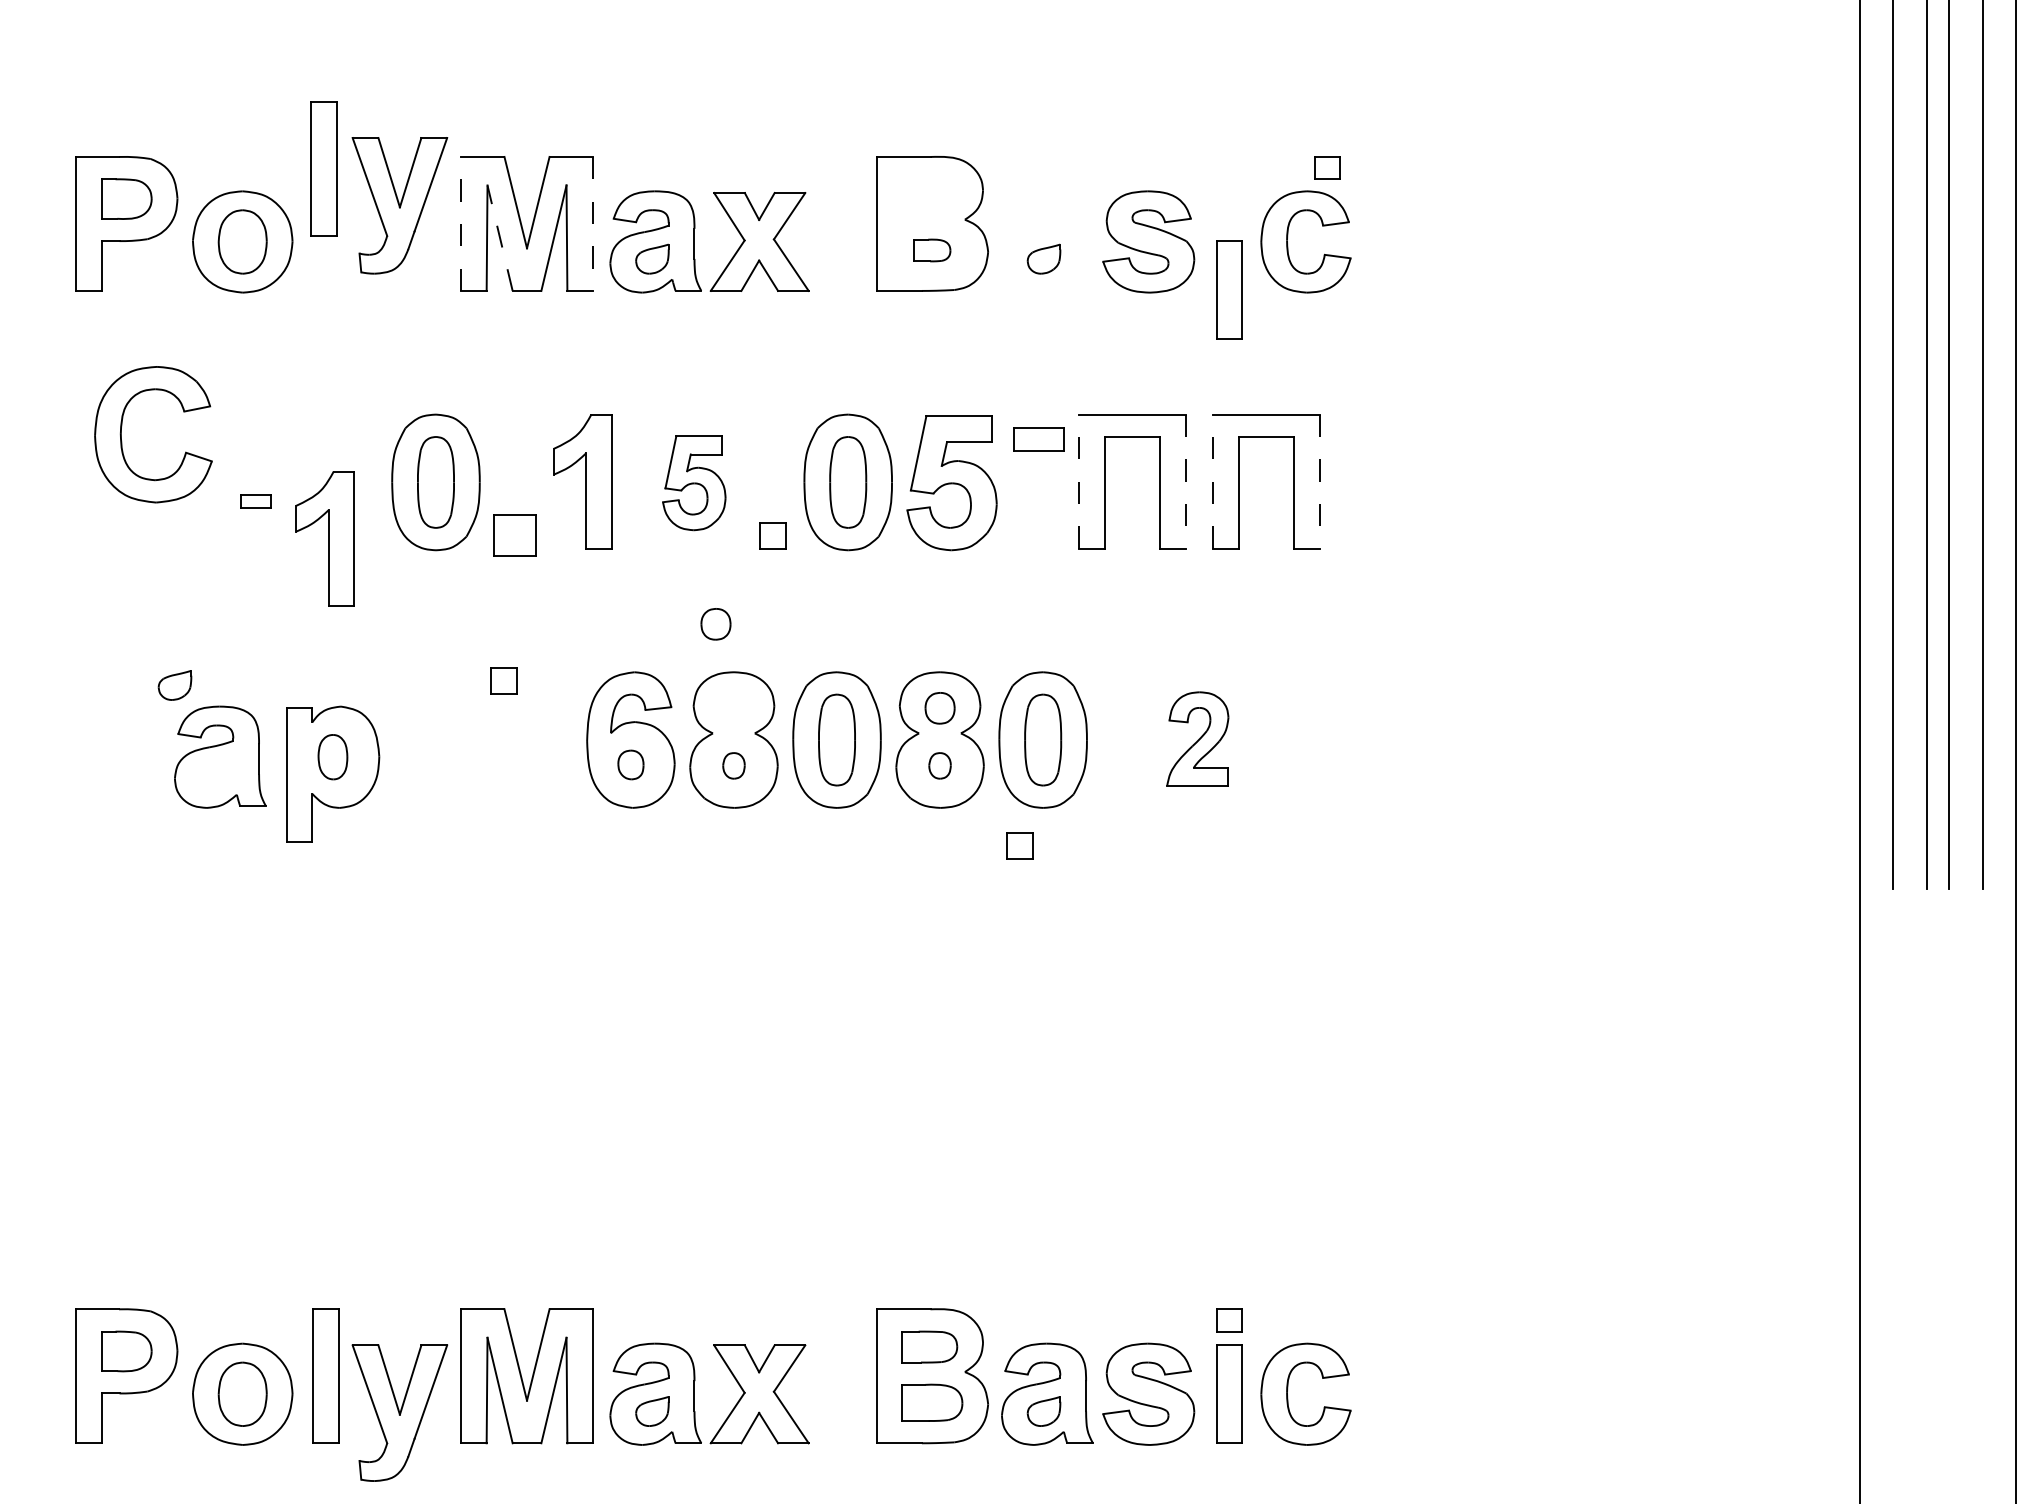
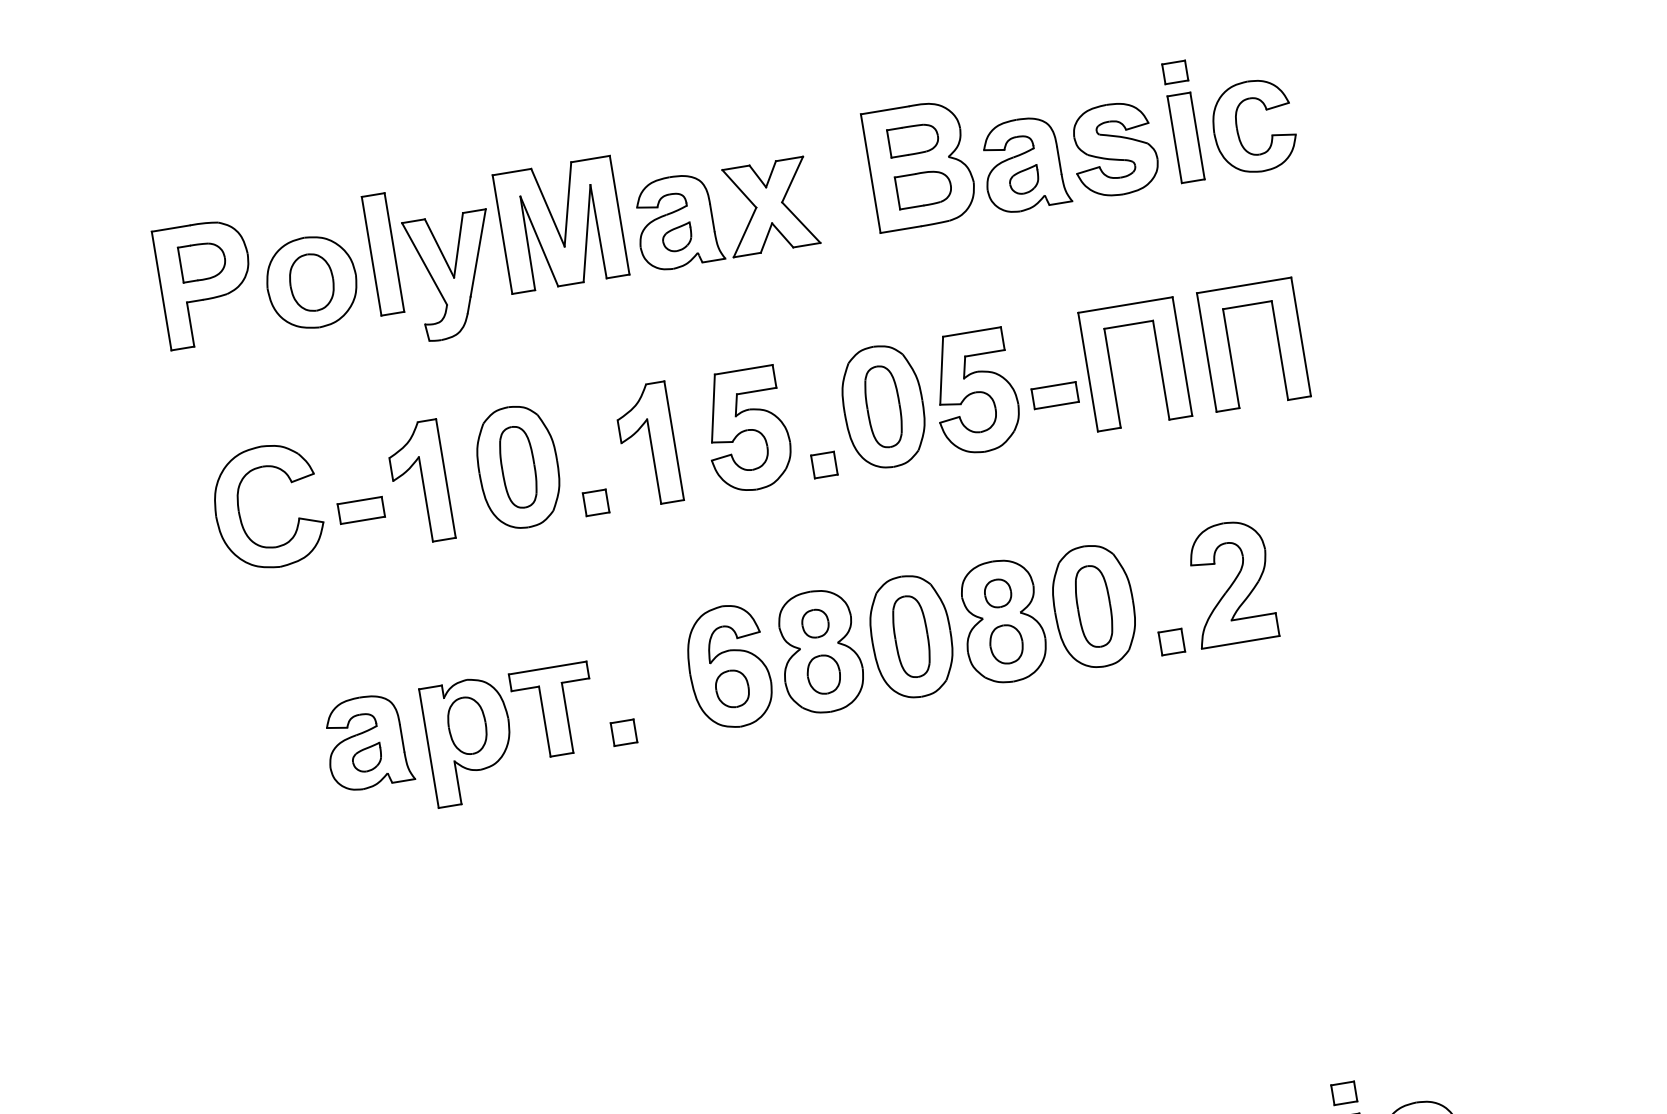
part: (1327, 167) -> (1175, 71), moved
part: (323, 168) -> (382, 254), moved
part: (929, 194) -> (913, 139), added
part: (399, 205) -> (453, 276), moved
line: (460, 223) -> (502, 234), dashed -> solid
line: (593, 223) -> (619, 214), dashed -> solid
line: (499, 237) -> (538, 240), dashed -> solid
part: (1047, 241) -> (1024, 164), added
part: (932, 250) -> (924, 188), size x1.67
part: (1229, 289) -> (1186, 137), moved
part: (1038, 439) -> (1054, 395), moved
part: (122, 441) -> (241, 517), moved
line: (1079, 481) -> (1088, 372), dashed -> solid
line: (1185, 481) -> (1182, 356), dashed -> solid
line: (1213, 481) -> (1207, 352), dashed -> solid
line: (1319, 481) -> (1300, 336), dashed -> solid
part: (693, 483) -> (746, 430), size x1.43
part: (255, 501) -> (361, 510), size x1.67
part: (514, 535) -> (595, 502), size x0.62
part: (324, 538) -> (419, 482), moved
part: (715, 624) -> (815, 623), moved
part: (503, 680) -> (623, 732), moved
part: (174, 685) -> (366, 758), moved
part: (1197, 738) -> (1230, 582), size x1.43
part: (332, 756) -> (466, 725), size x1.43
part: (431, 756) -> (554, 710), added
part: (630, 764) -> (732, 688), size x1.43
part: (733, 765) -> (823, 674), size x1.67
part: (939, 765) -> (1005, 644), size x1.67
part: (1019, 845) -> (1171, 641), moved

